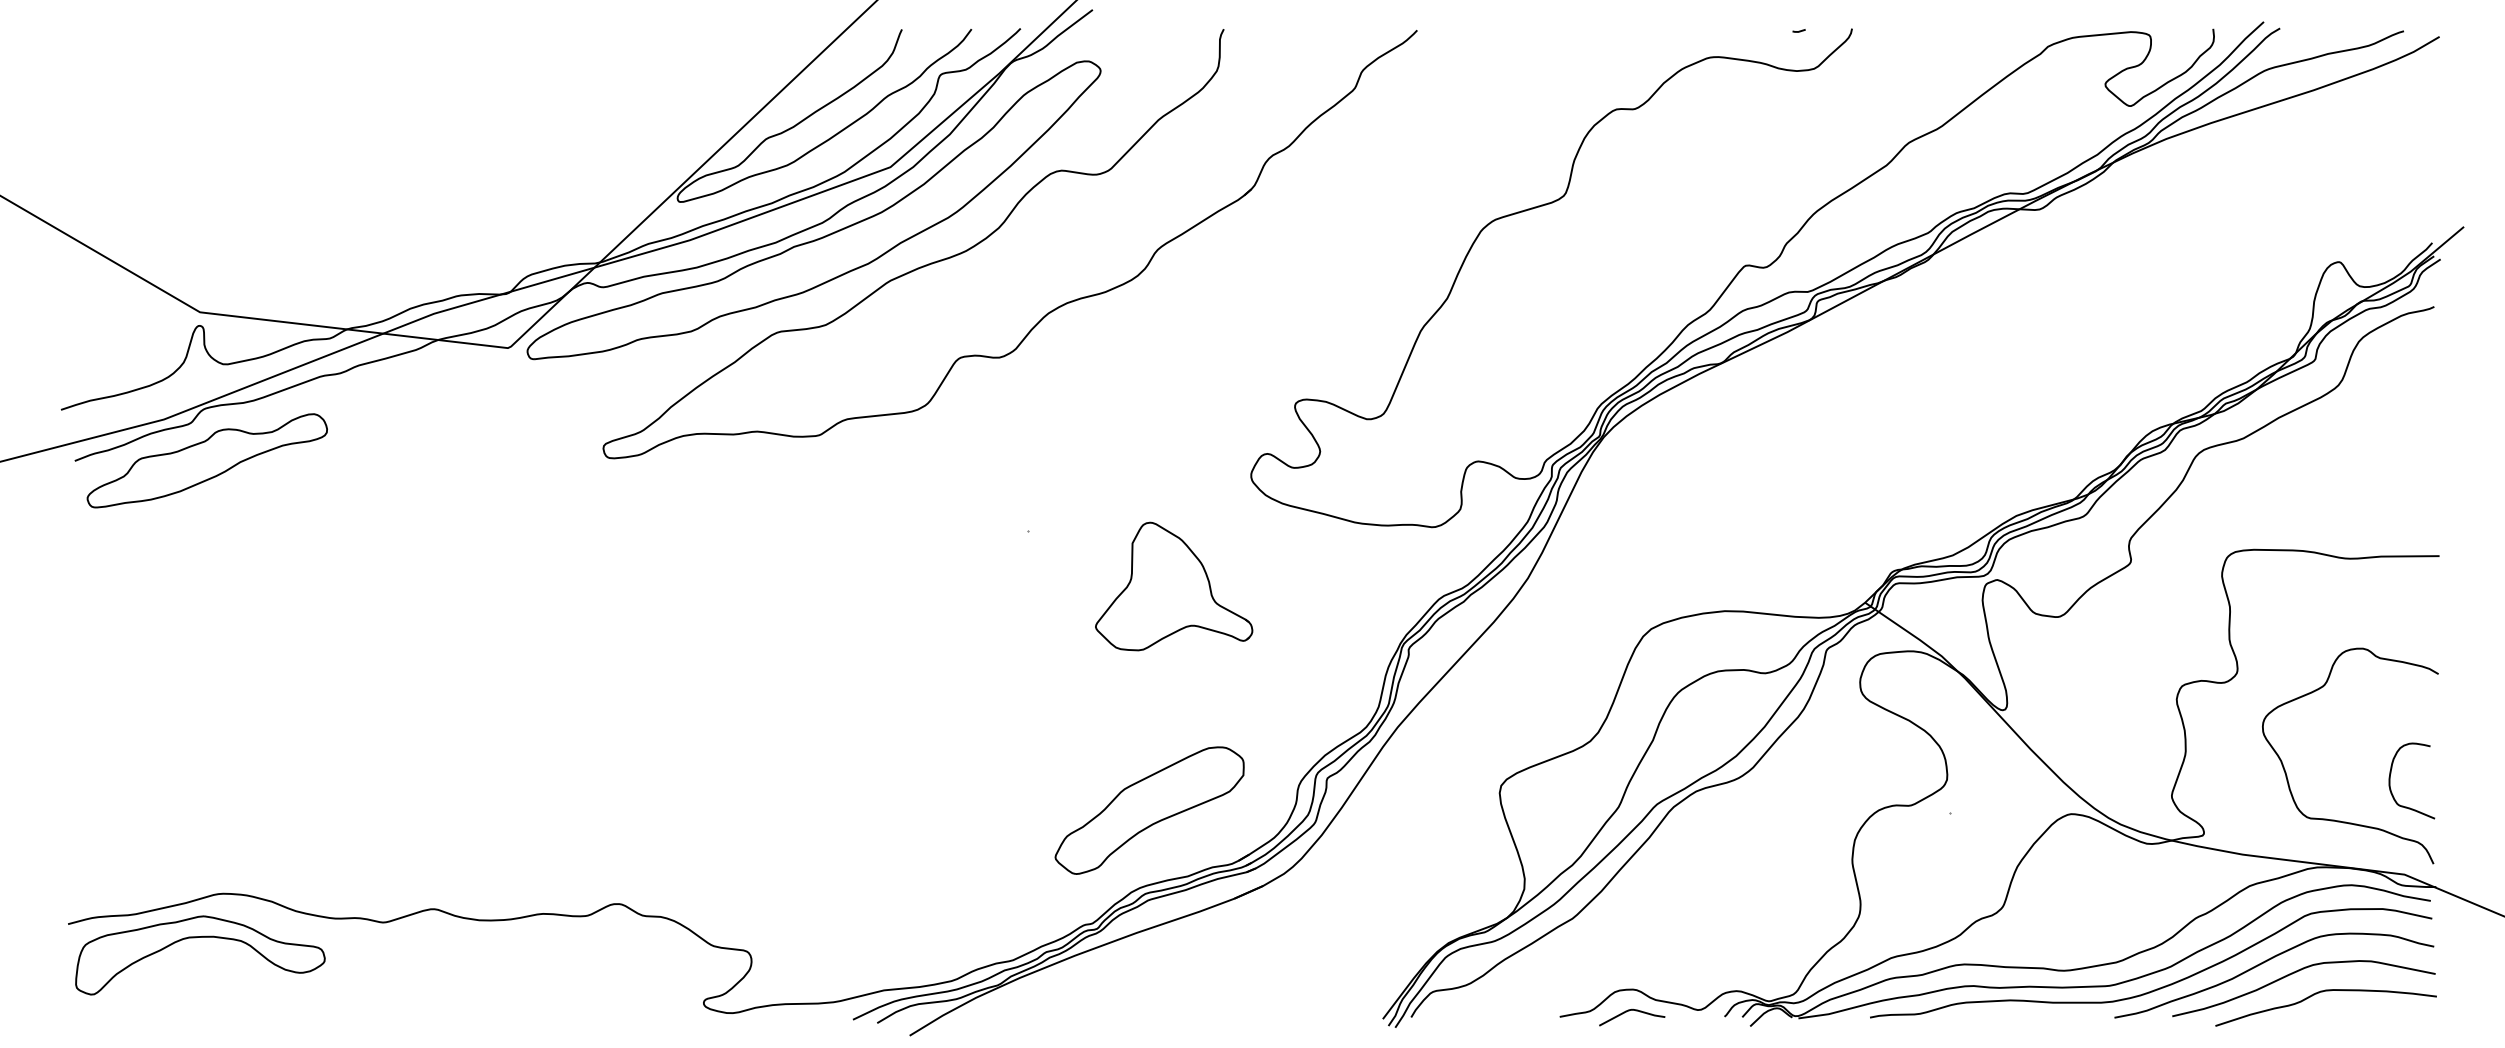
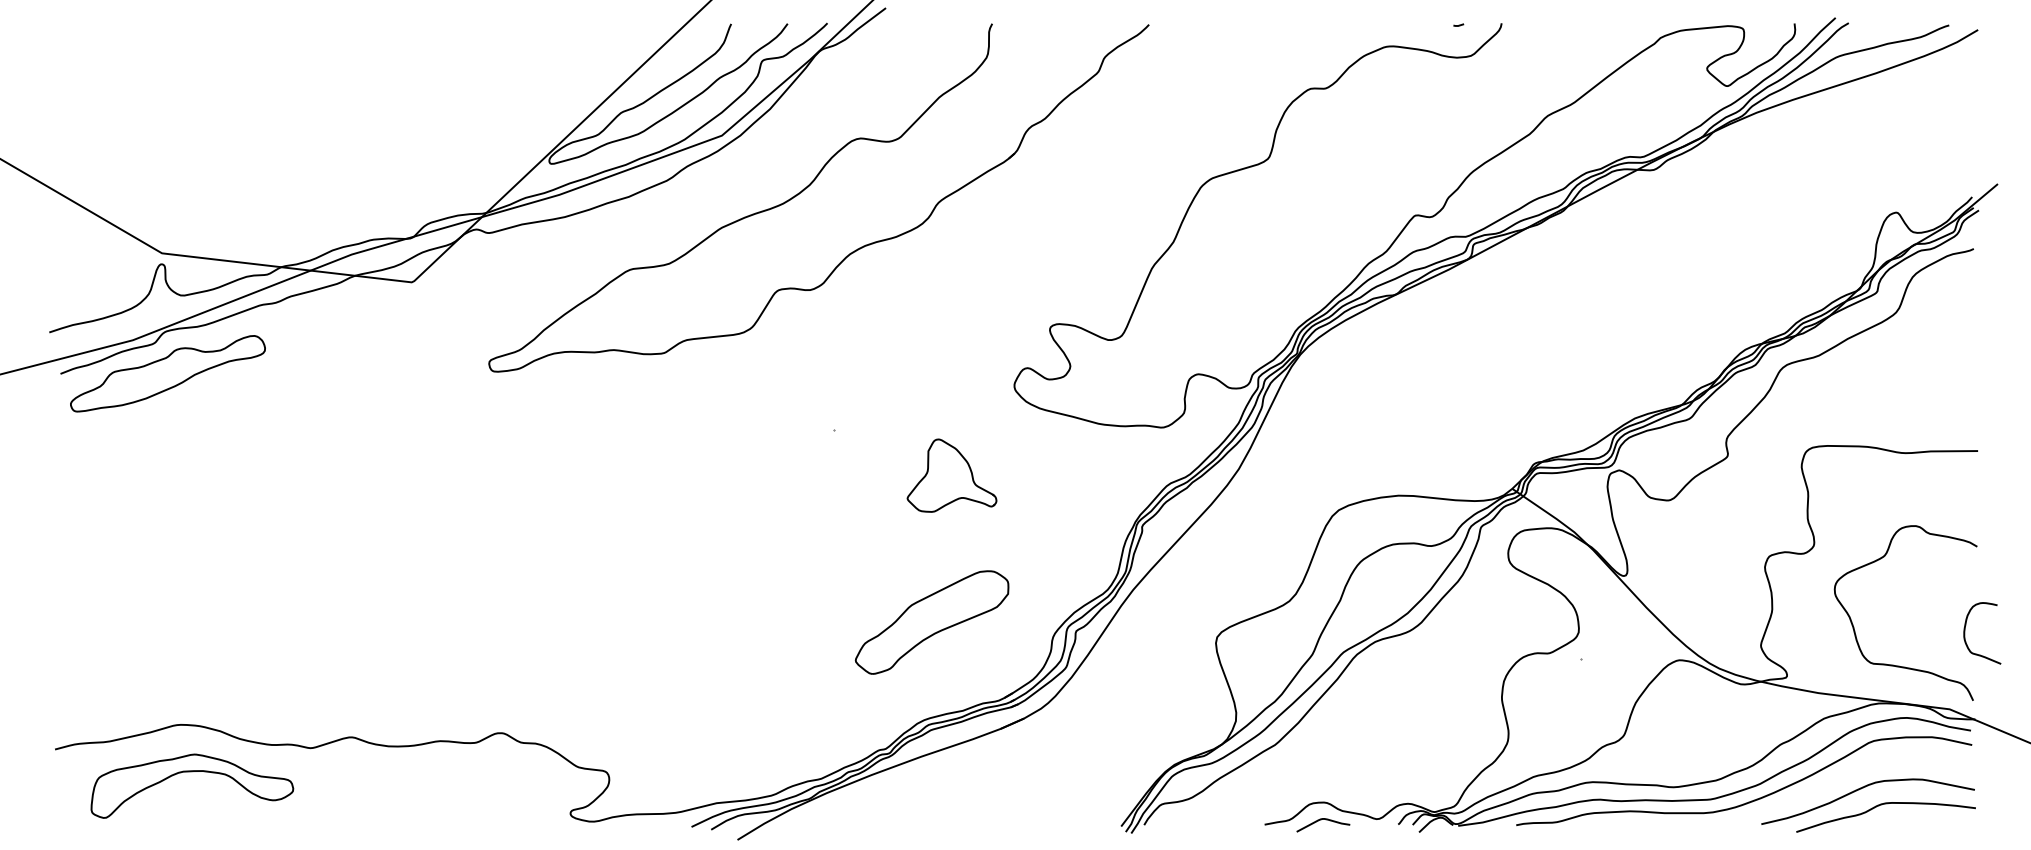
part: (824, 235) -> (668, 191), removed
part: (1174, 586) -> (952, 475), size x0.7
curve: (2390, 780) -> (1965, 632), moved
part: (1149, 810) -> (931, 622), moved
part: (195, 938) -> (188, 772), moved
curve: (2267, 961) -> (1838, 779), removed

